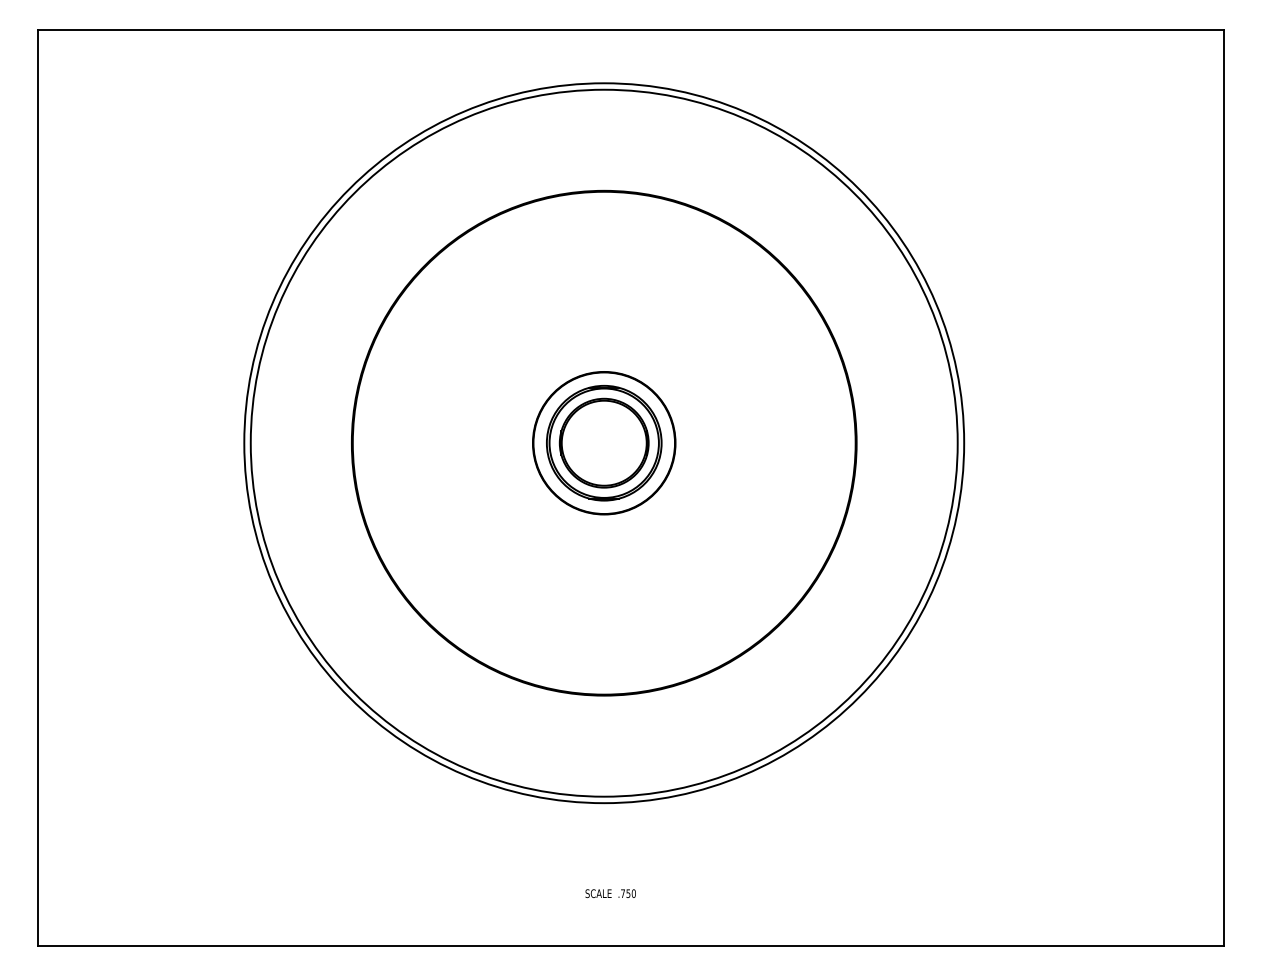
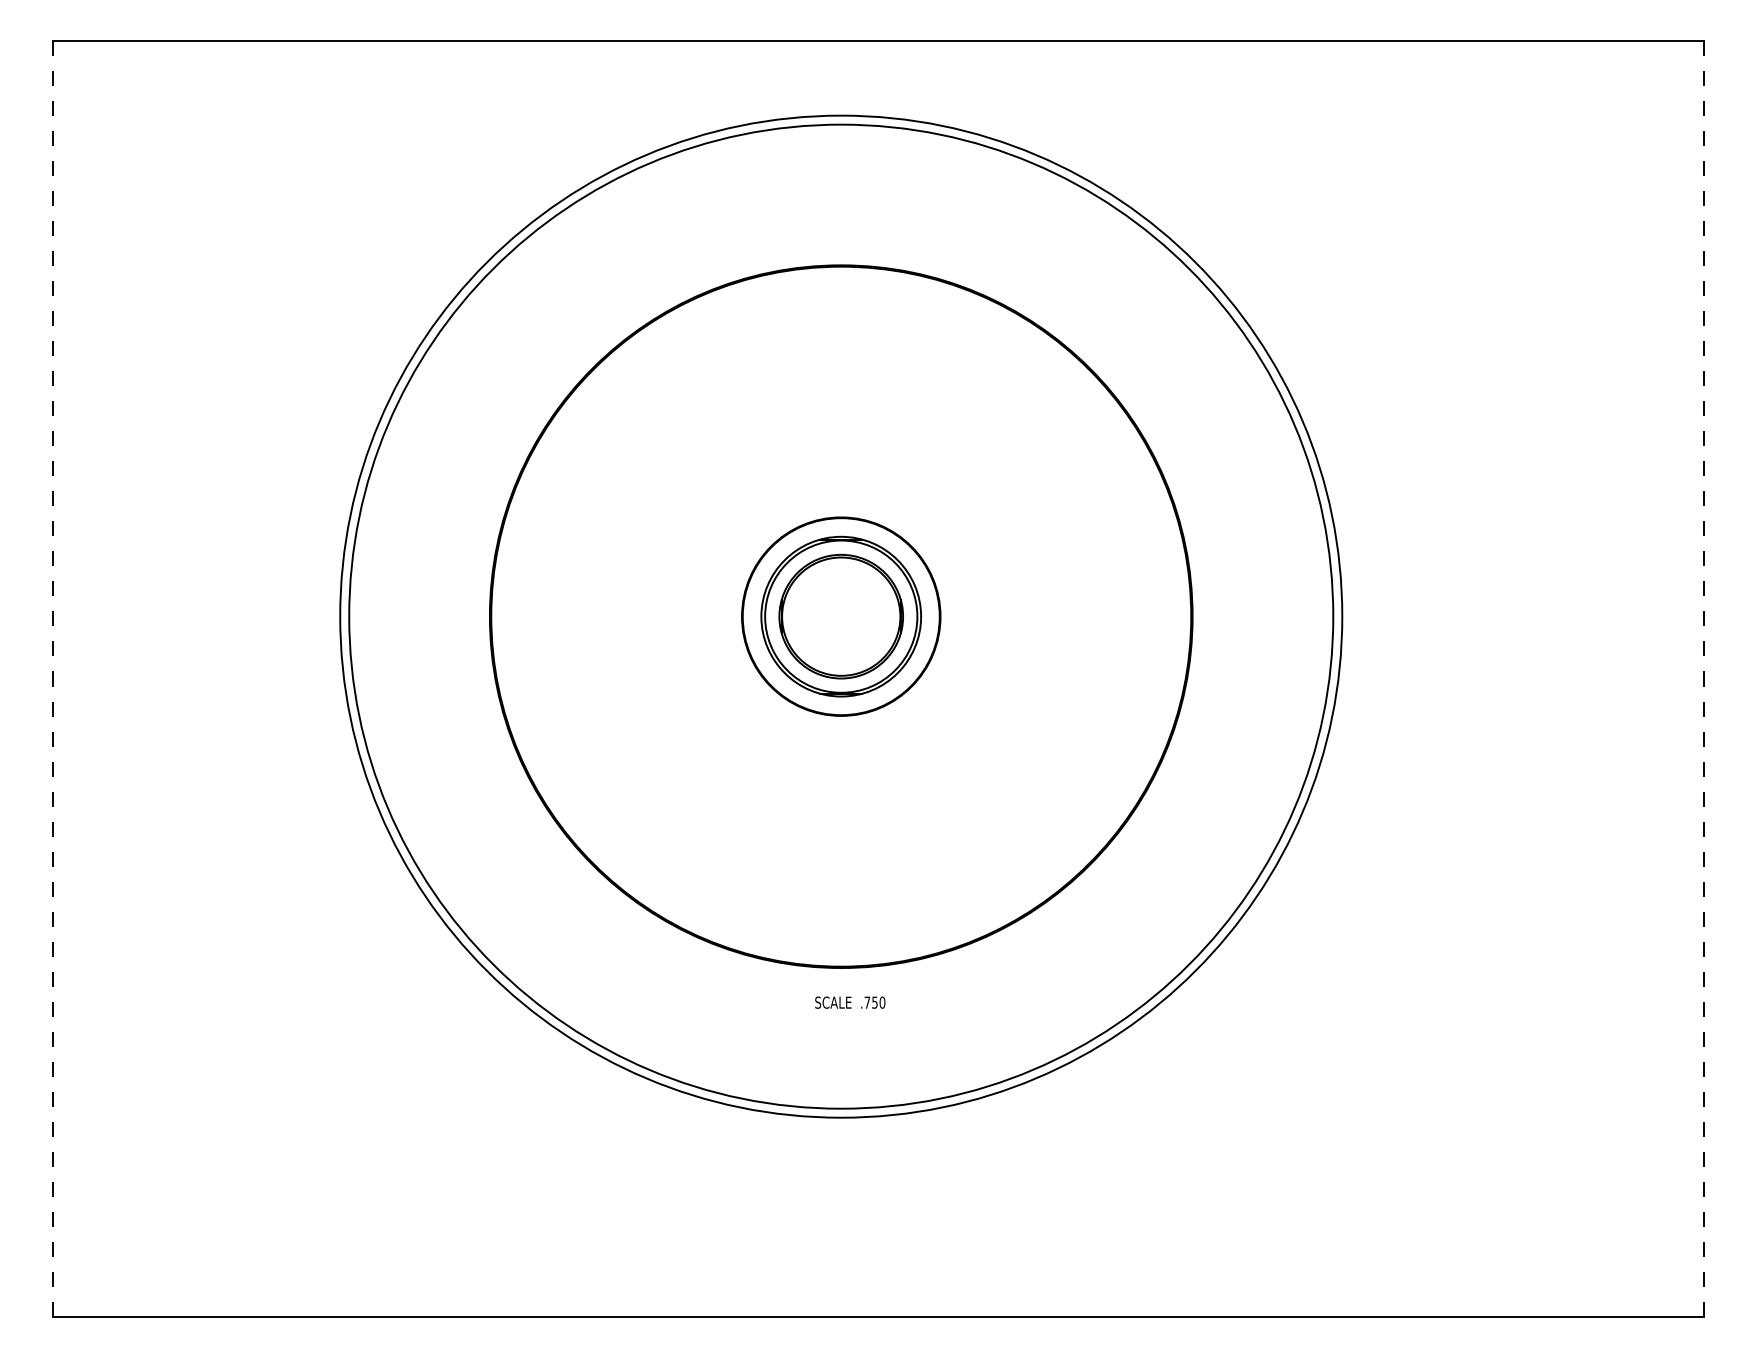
line: (37, 487) -> (52, 678), solid -> dashed
line: (1224, 487) -> (1704, 678), solid -> dashed
text: (610, 893) -> (850, 1002), moved

